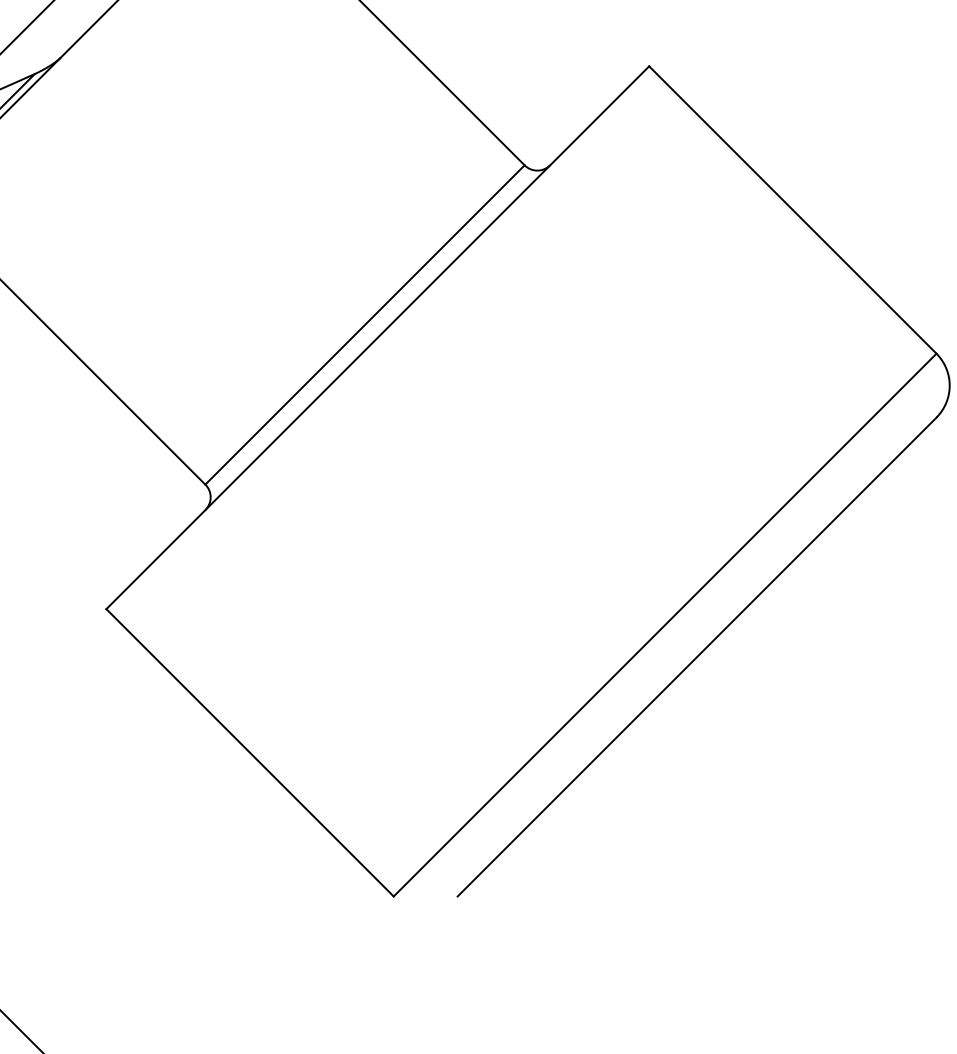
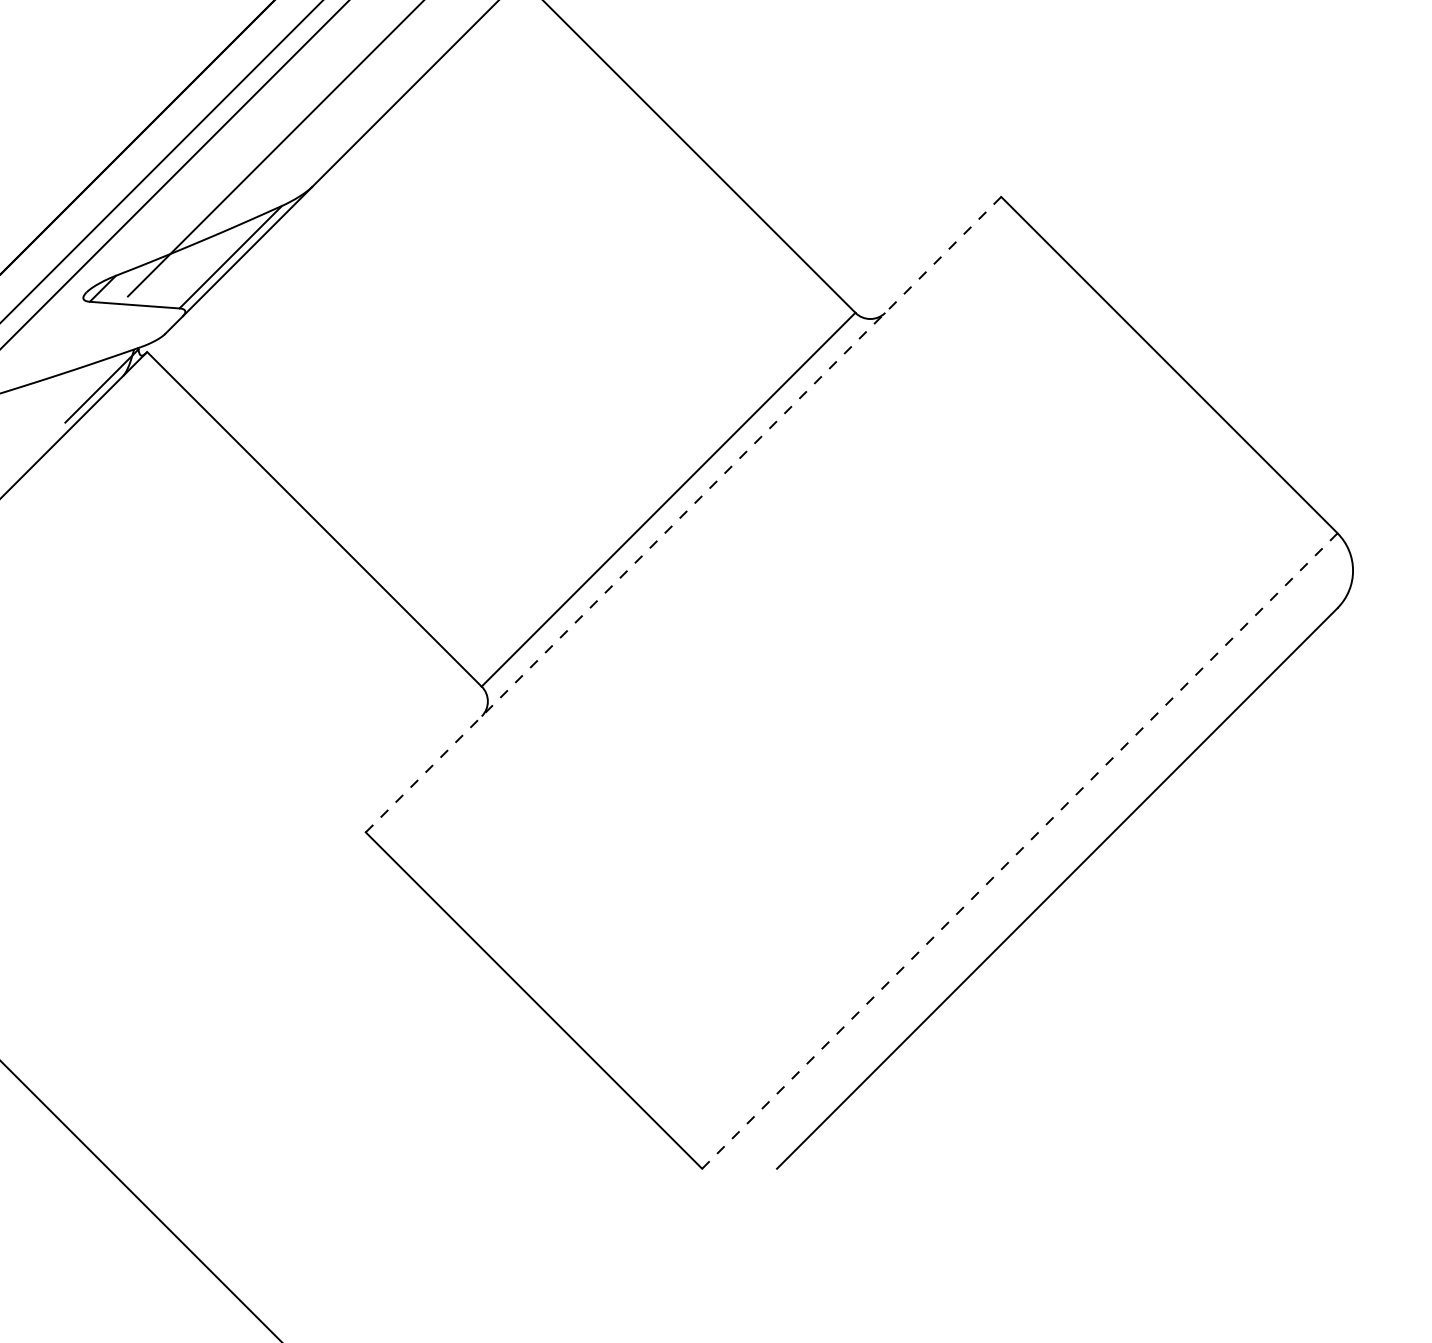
line: (377, 337) -> (683, 514), solid -> dashed
line: (665, 624) -> (1020, 850), solid -> dashed

